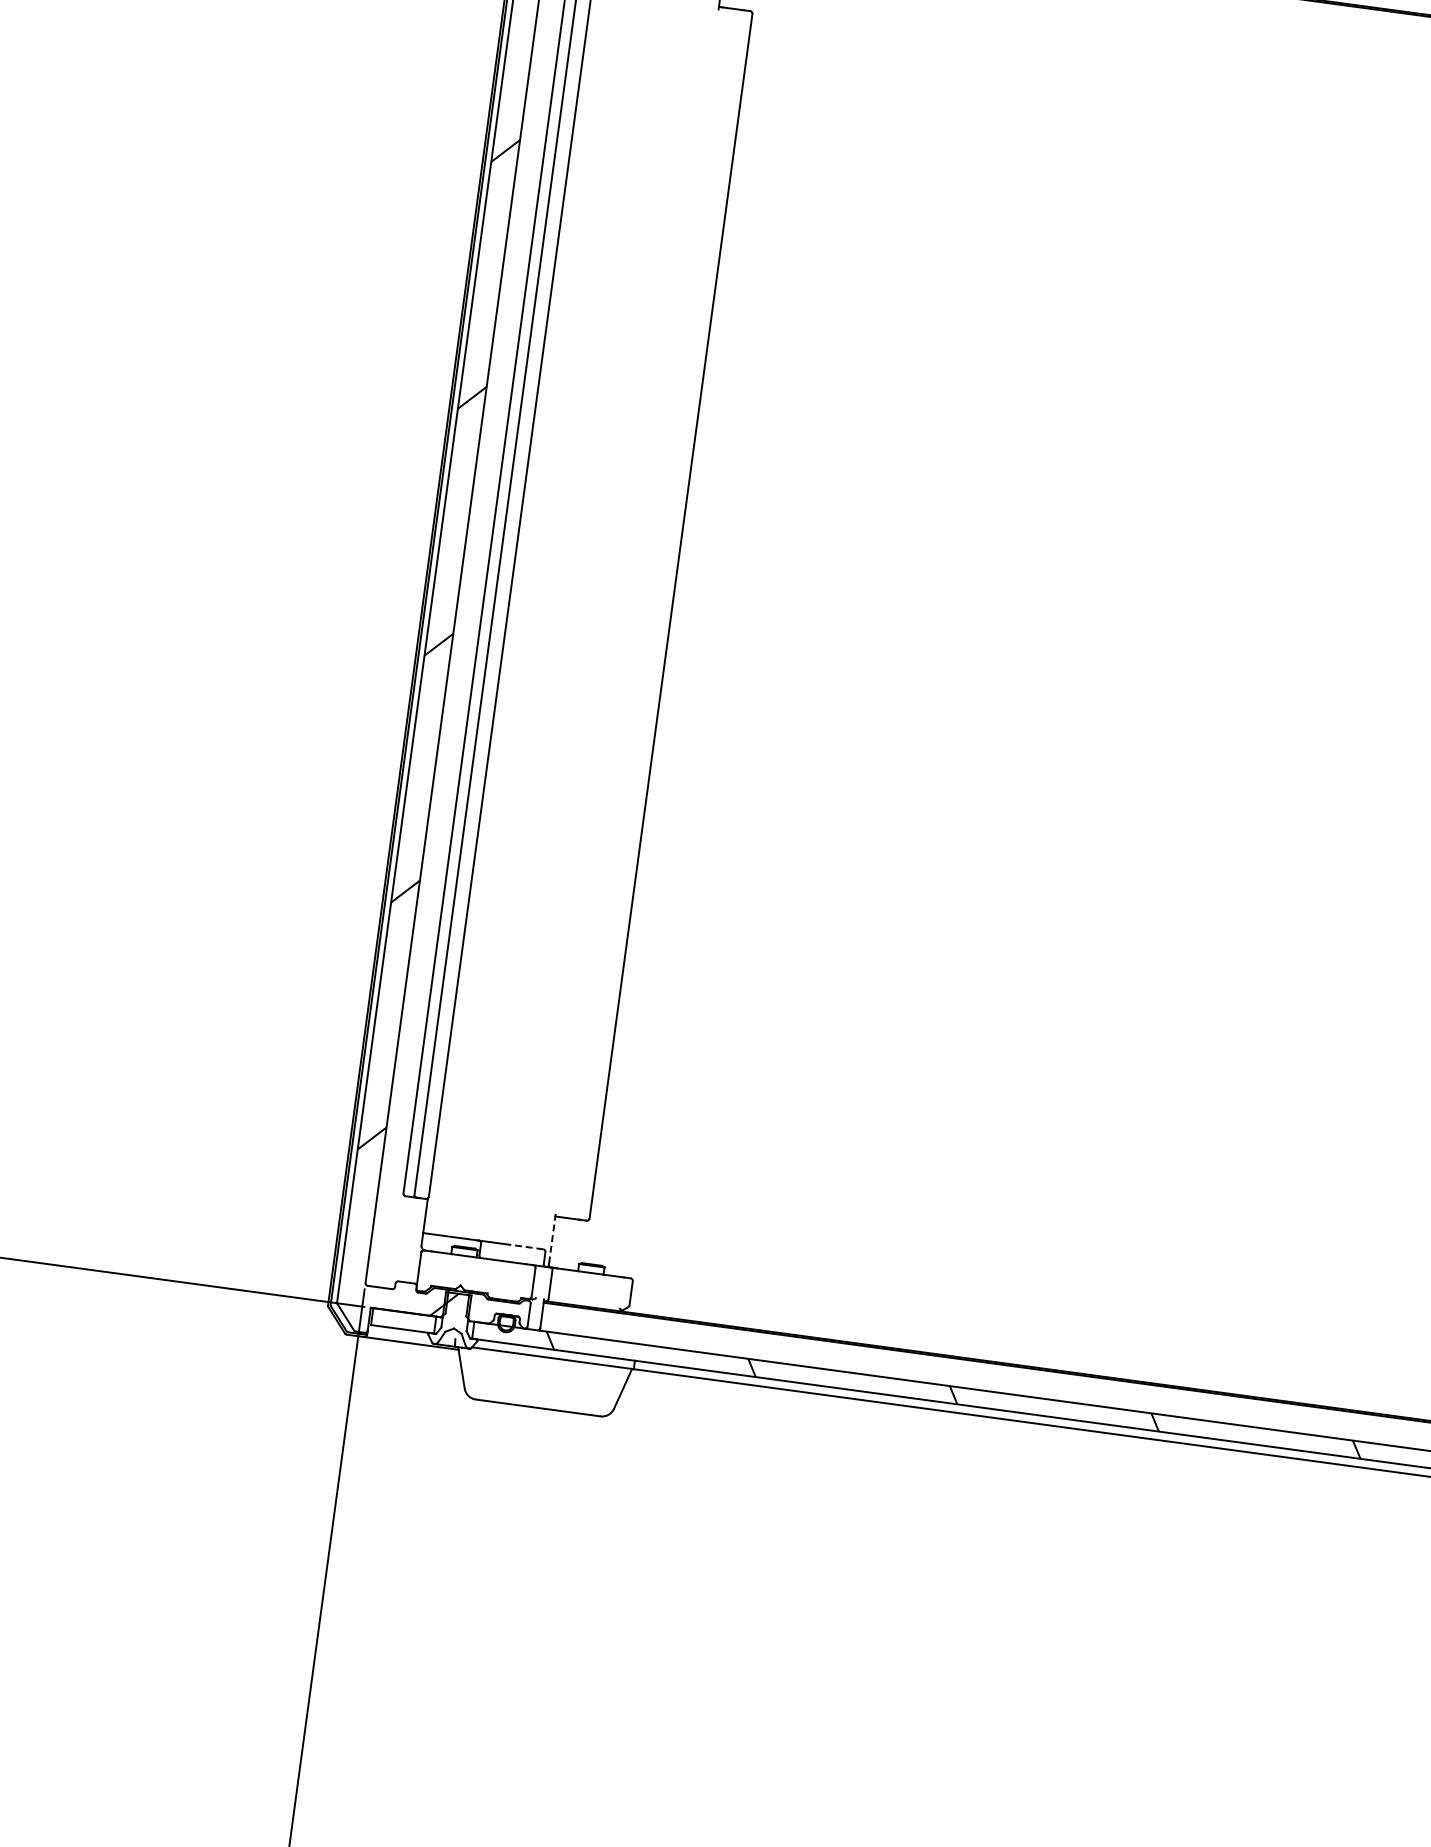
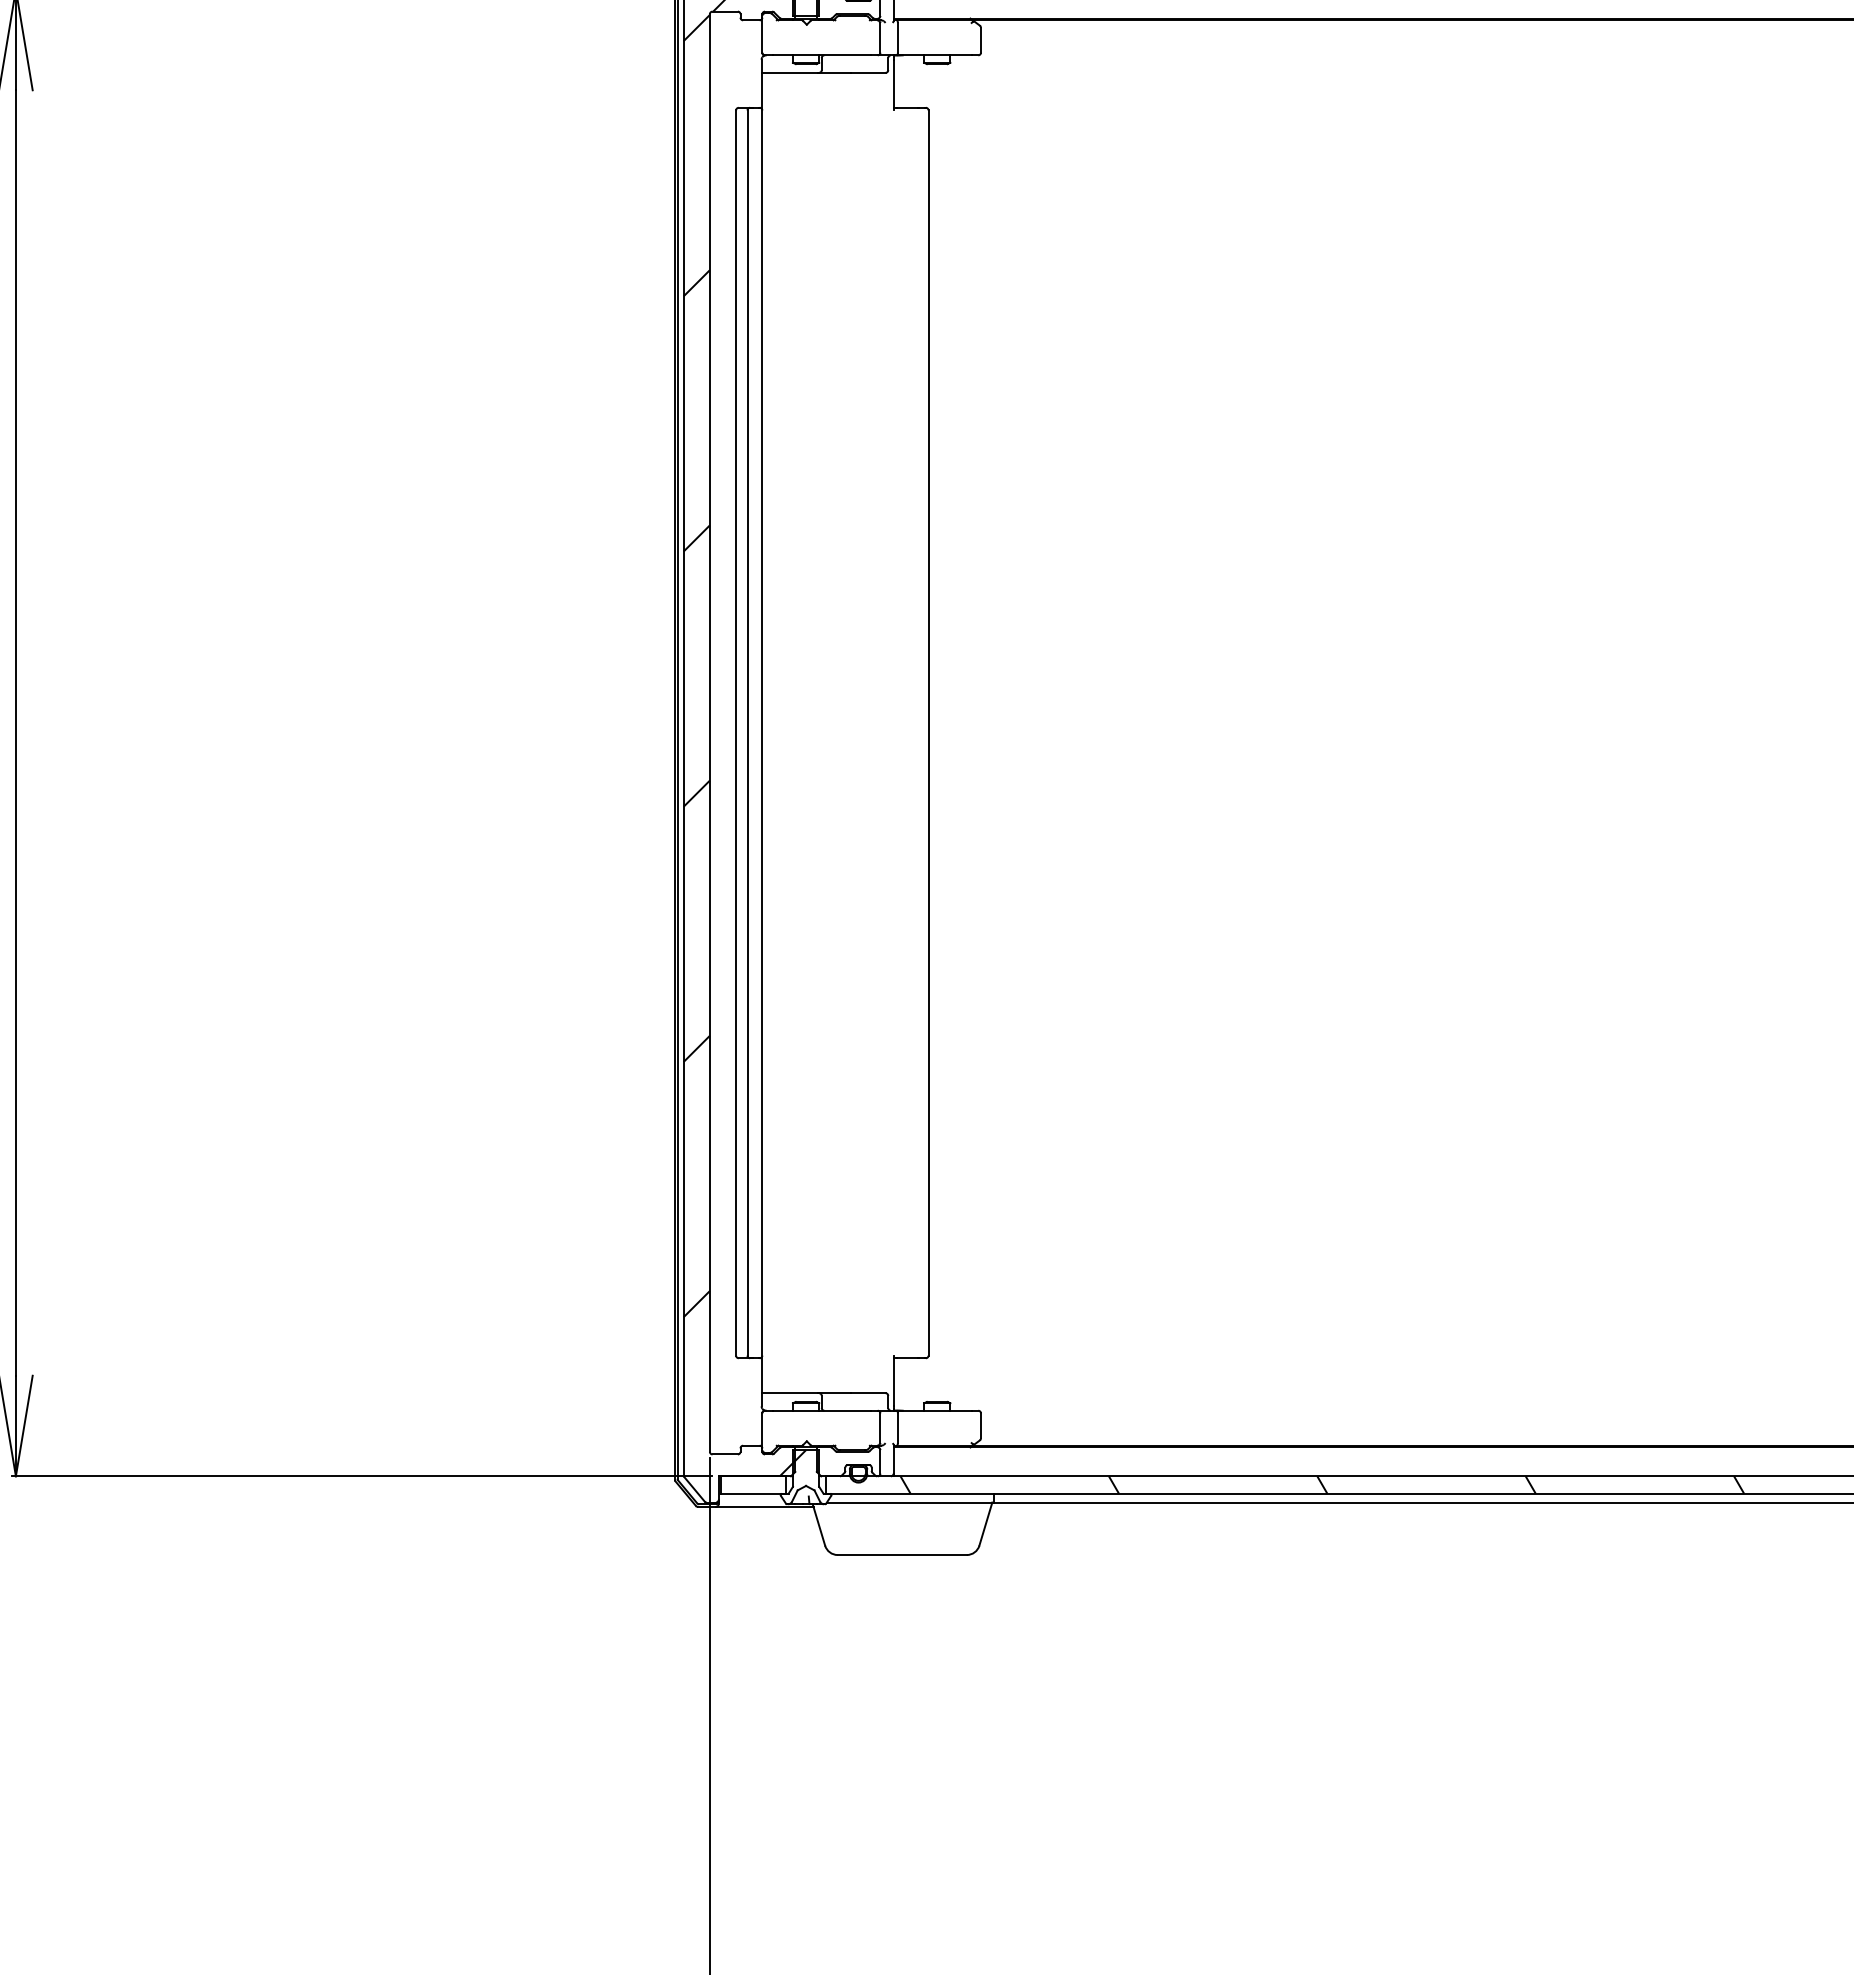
line: (552, 1238) -> (893, 1381), dashed -> solid
line: (525, 1247) -> (867, 1393), dashed -> solid

